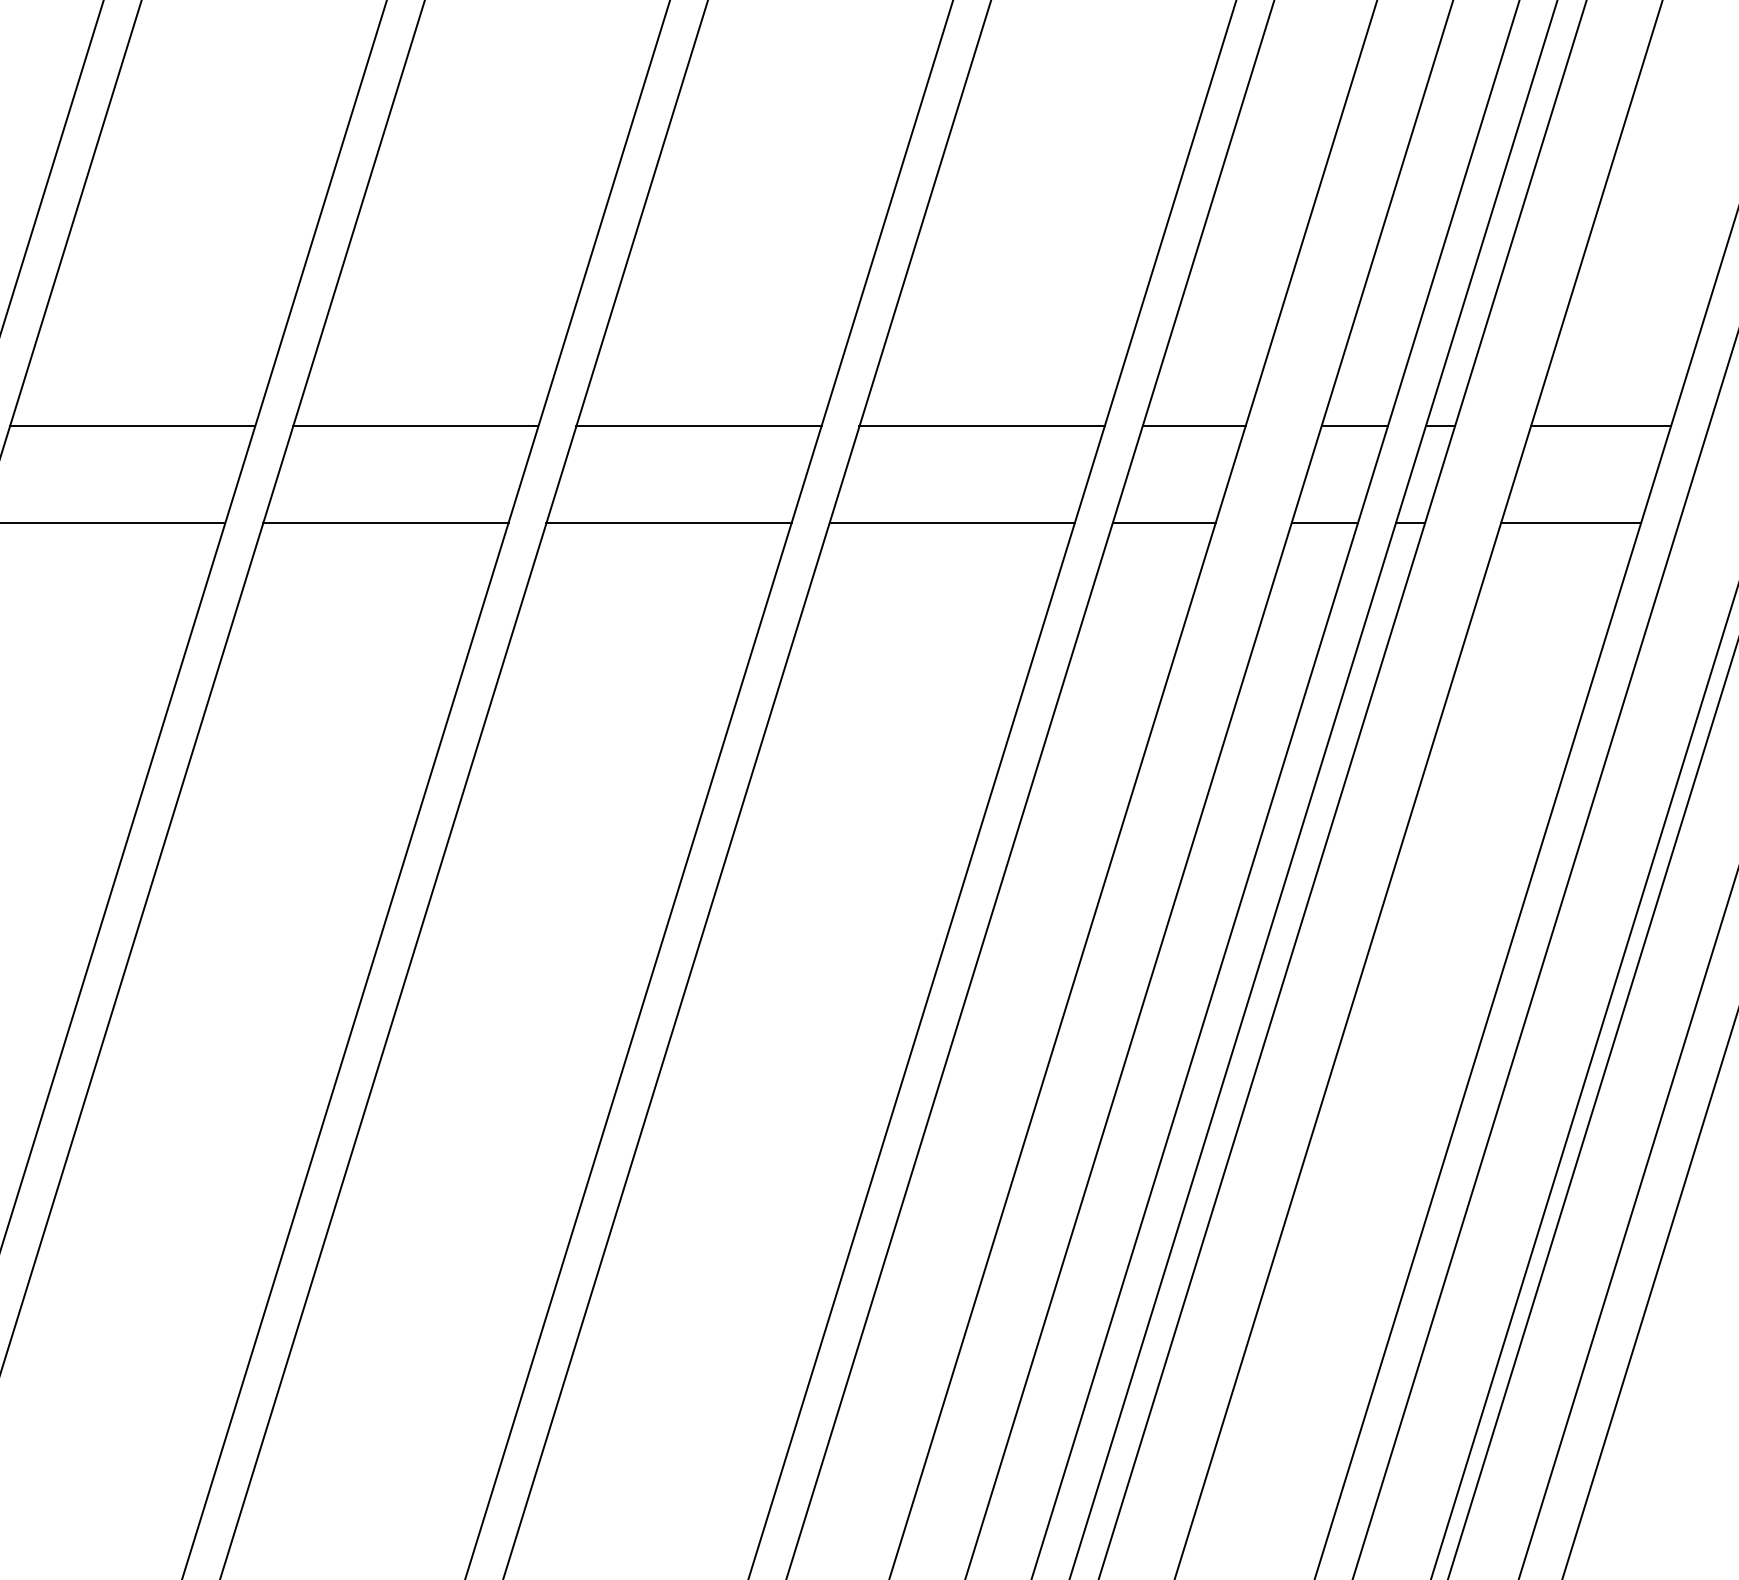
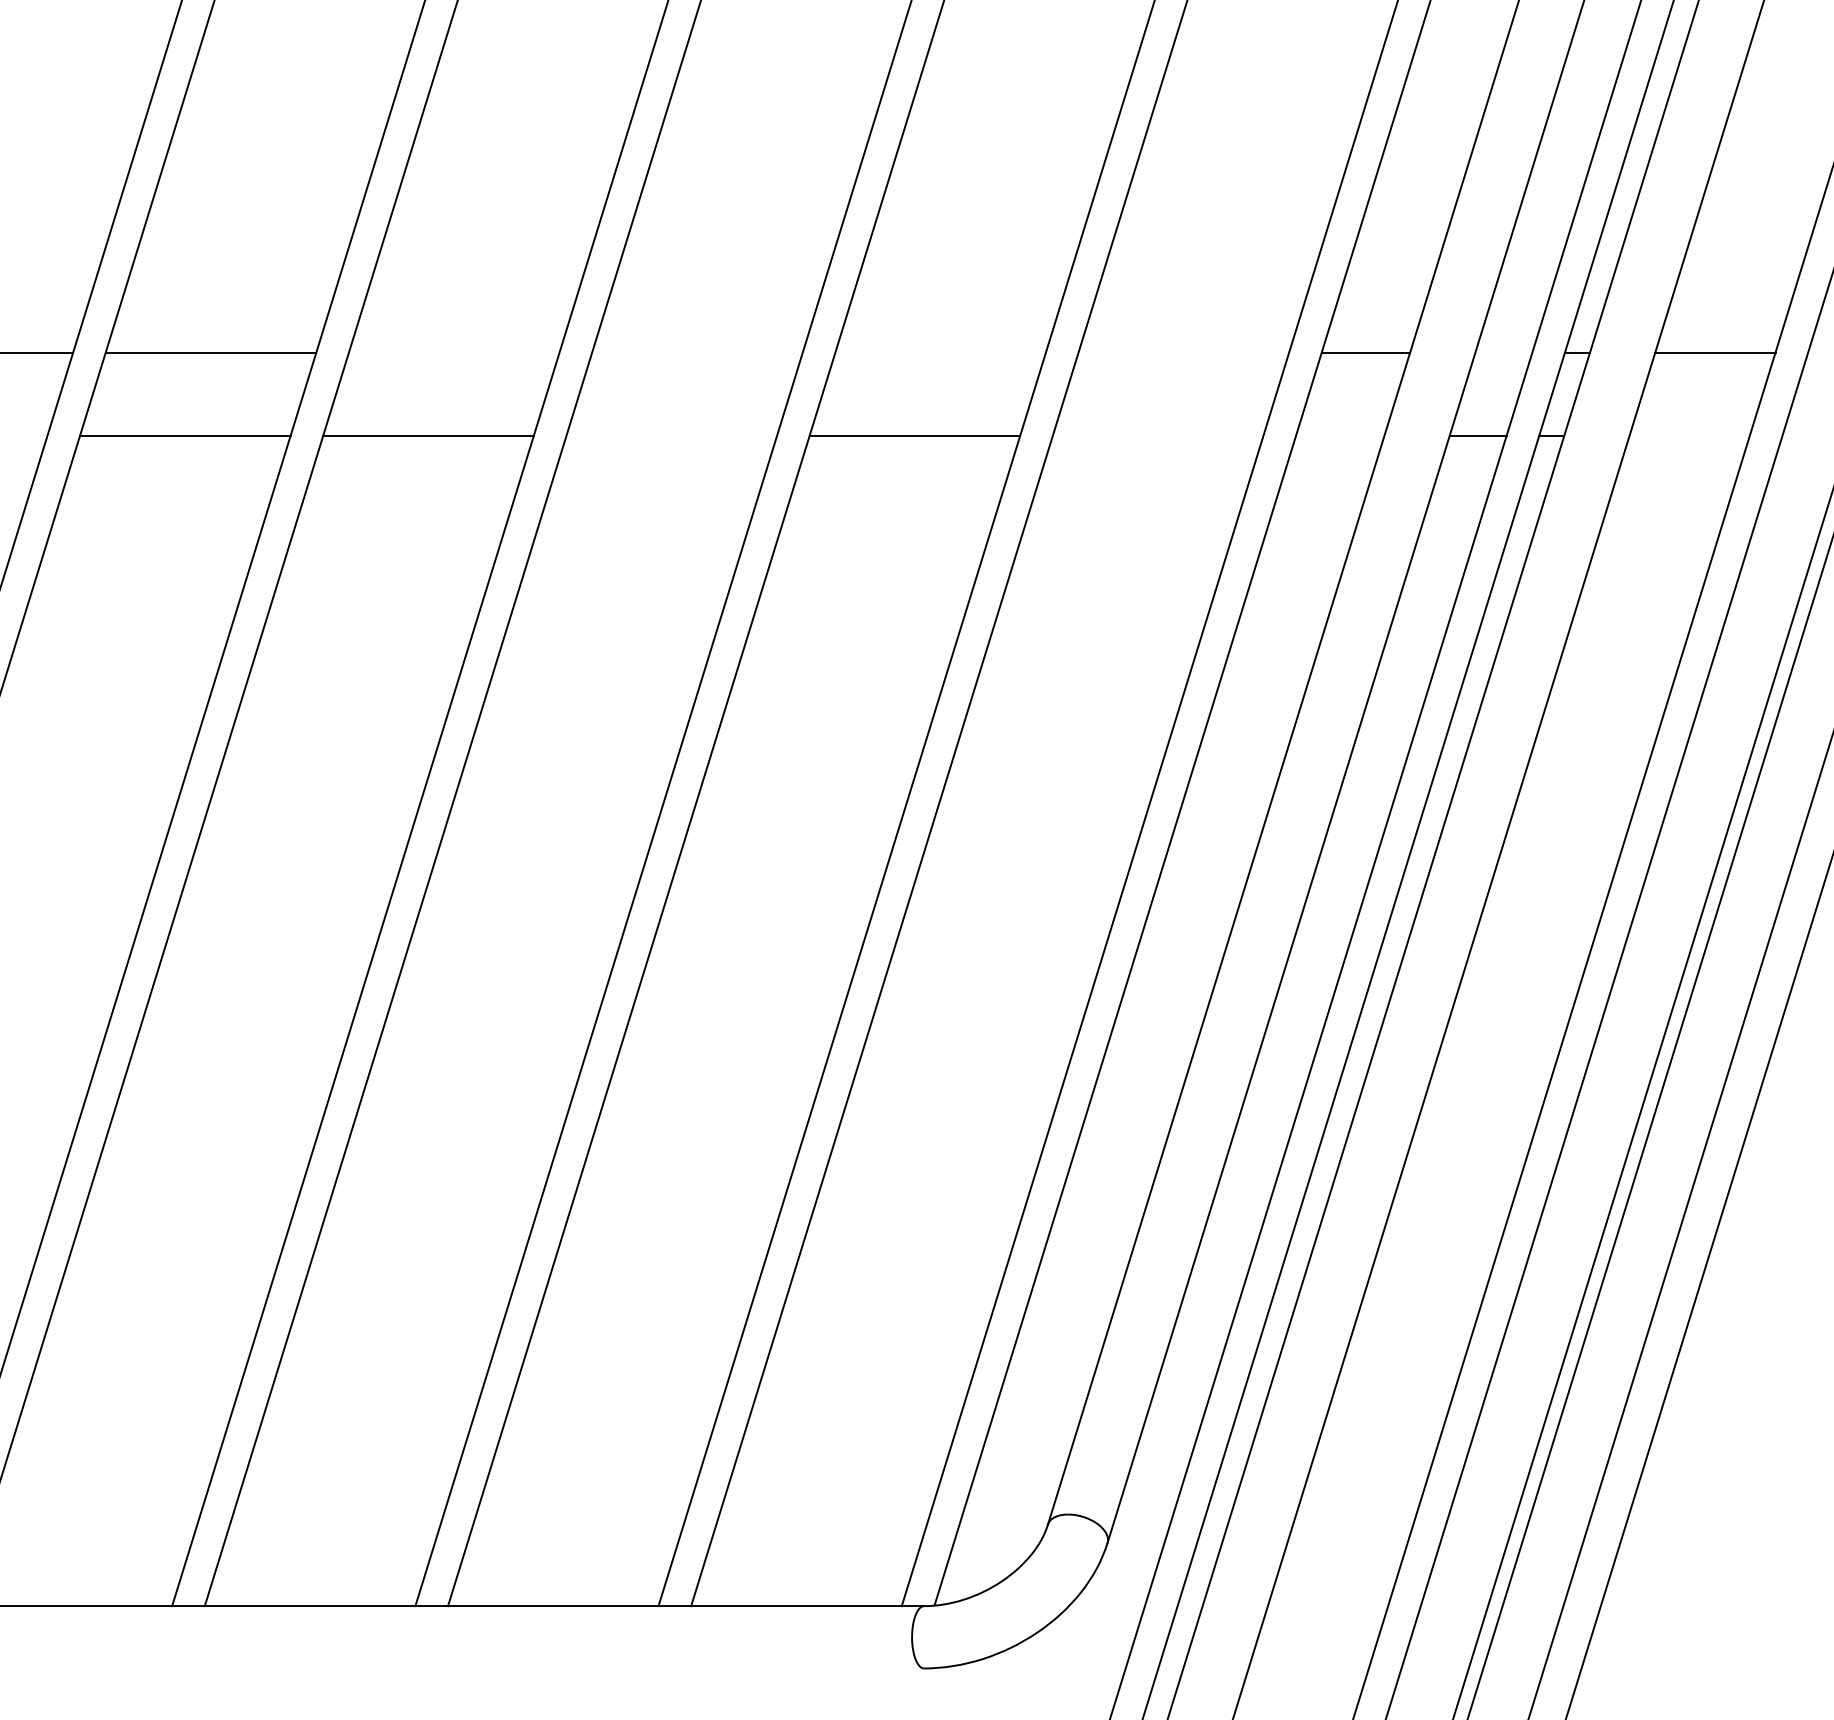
line: (131, 426) -> (453, 352), removed
line: (415, 426) -> (697, 352), removed
line: (698, 426) -> (940, 352), removed
line: (981, 426) -> (1183, 352), removed
line: (1354, 426) -> (1503, 352), removed
line: (385, 522) -> (671, 435), removed
line: (951, 522) -> (1157, 435), removed
line: (1164, 522) -> (1340, 435), removed
line: (1570, 522) -> (1689, 435), removed

